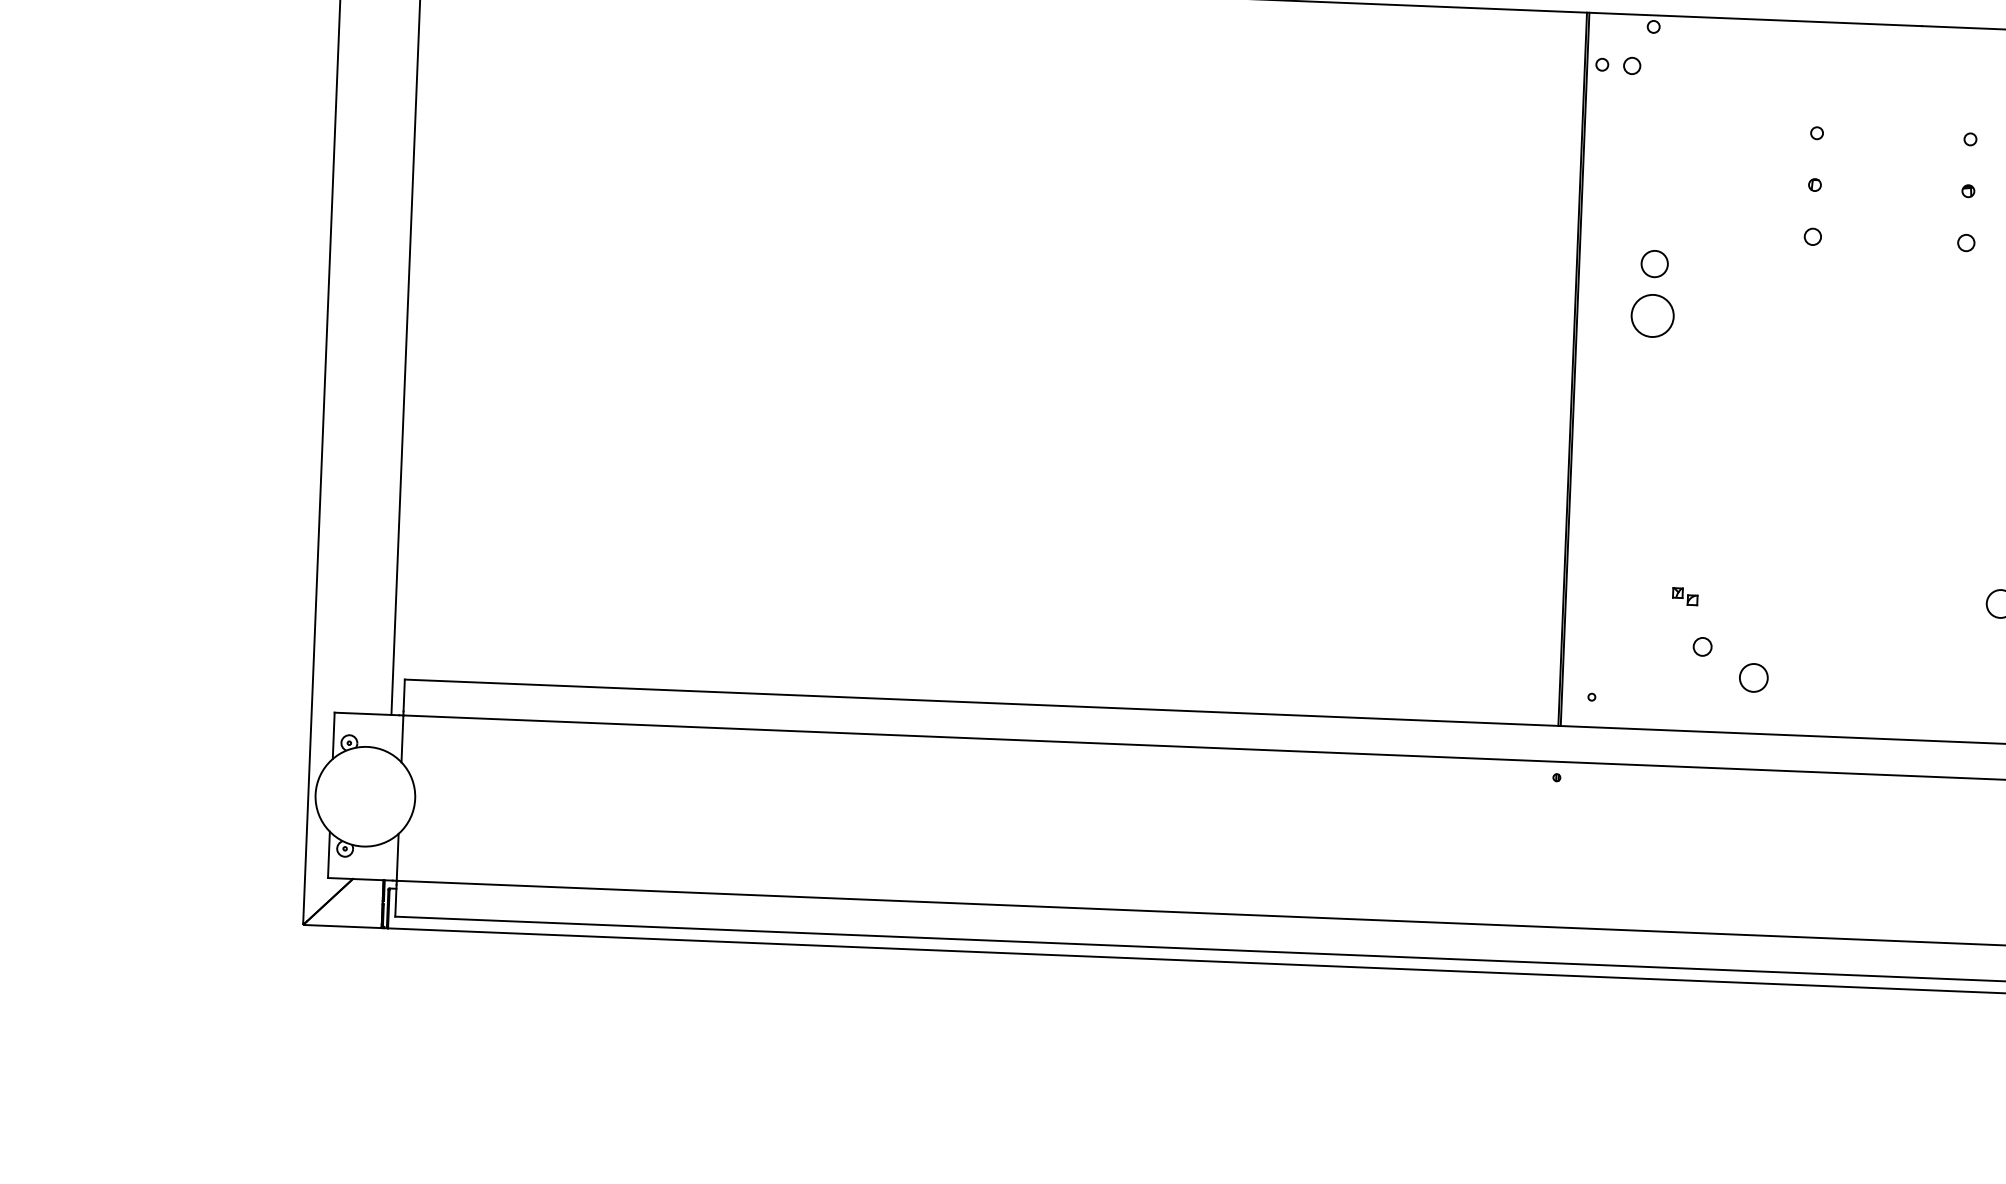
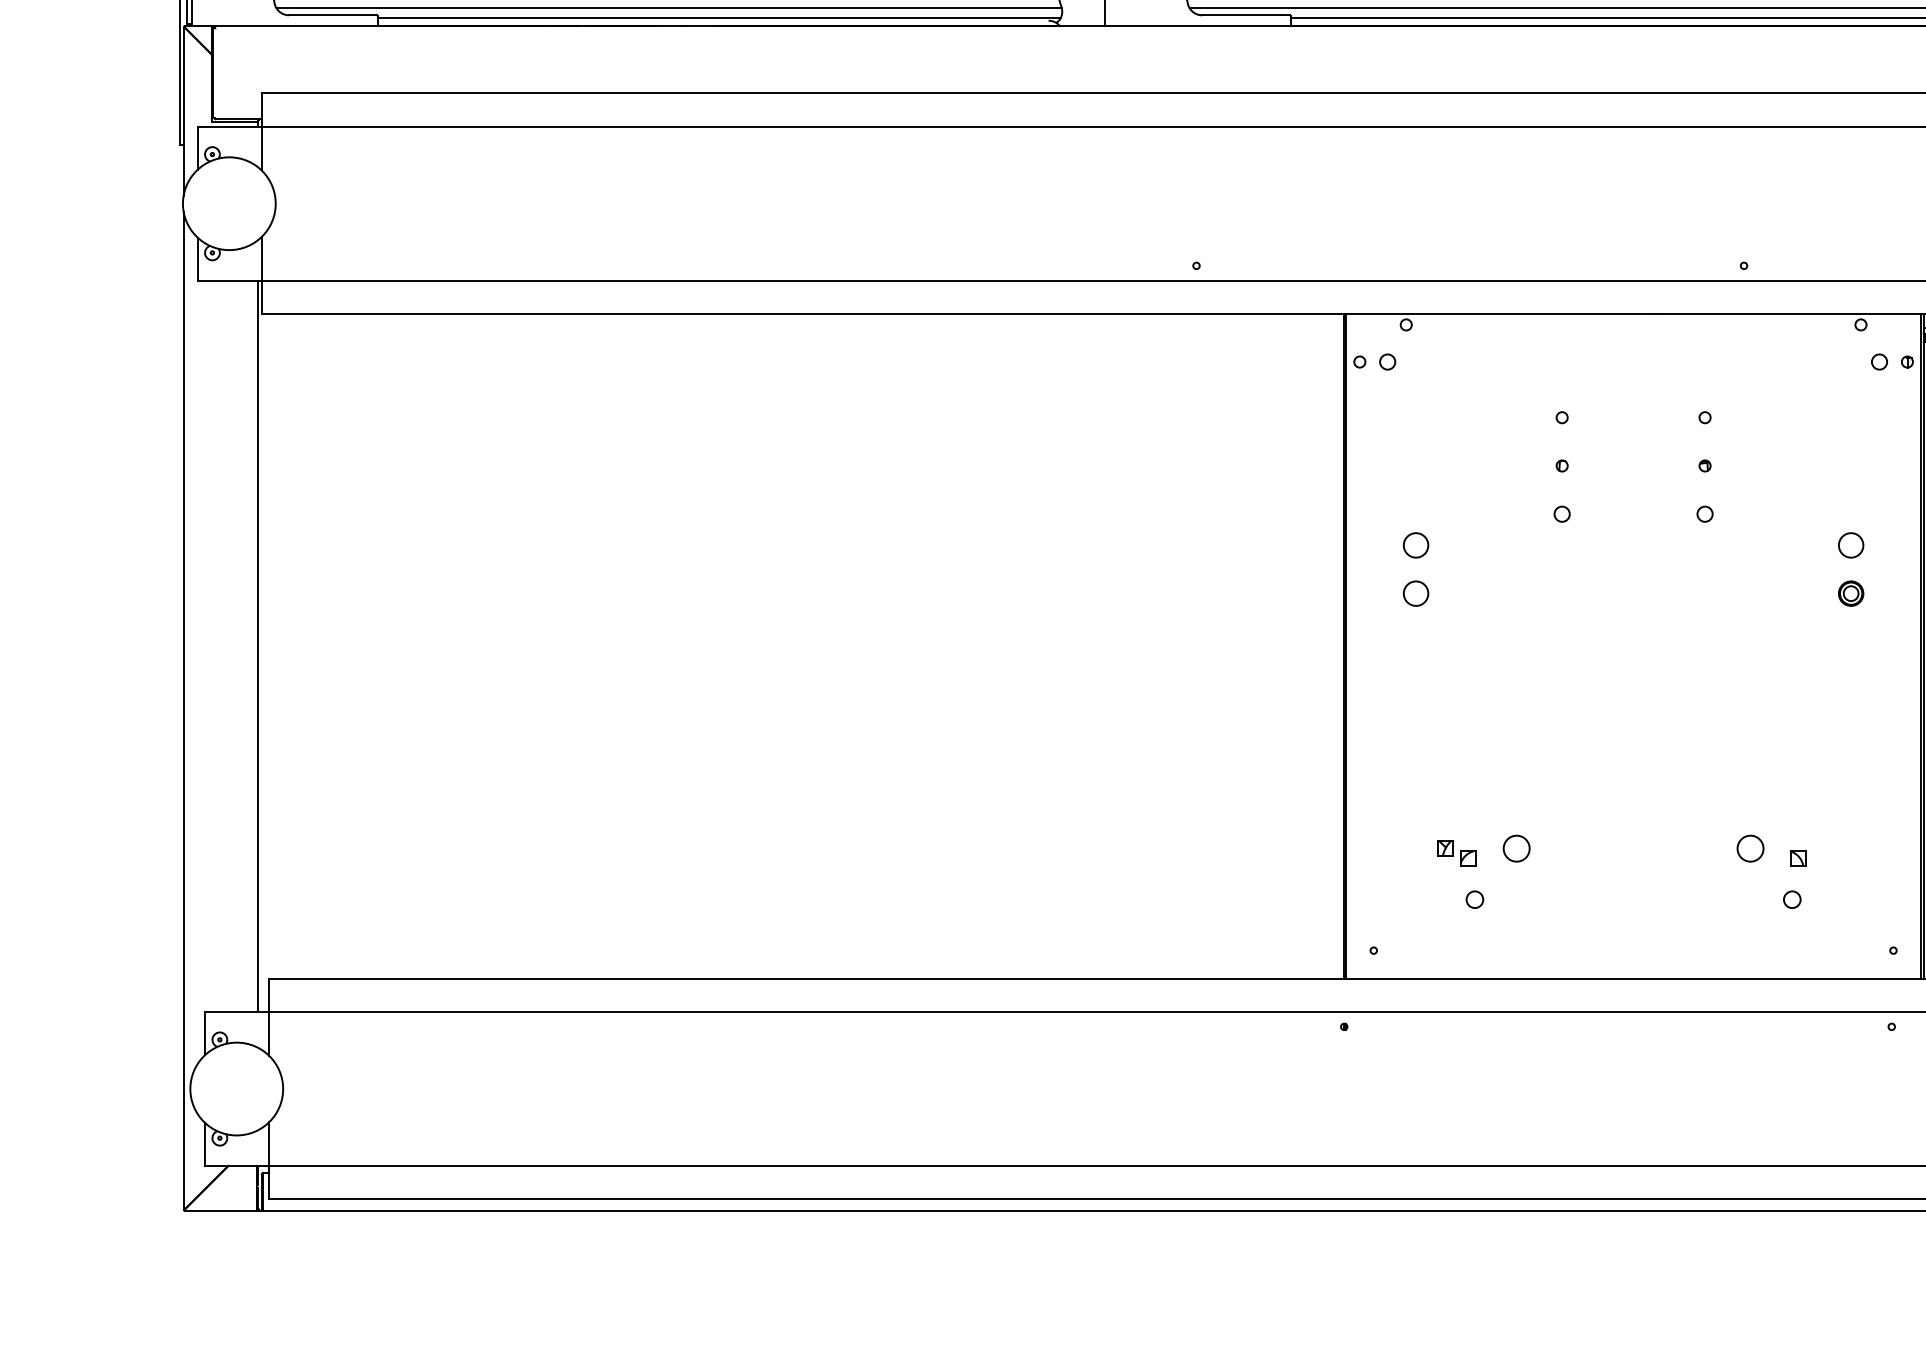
circle: (1652, 315) -> (1415, 593), size x0.62
part: (1684, 596) -> (1456, 853), size x1.67
circle: (1753, 677) -> (1516, 848), moved

